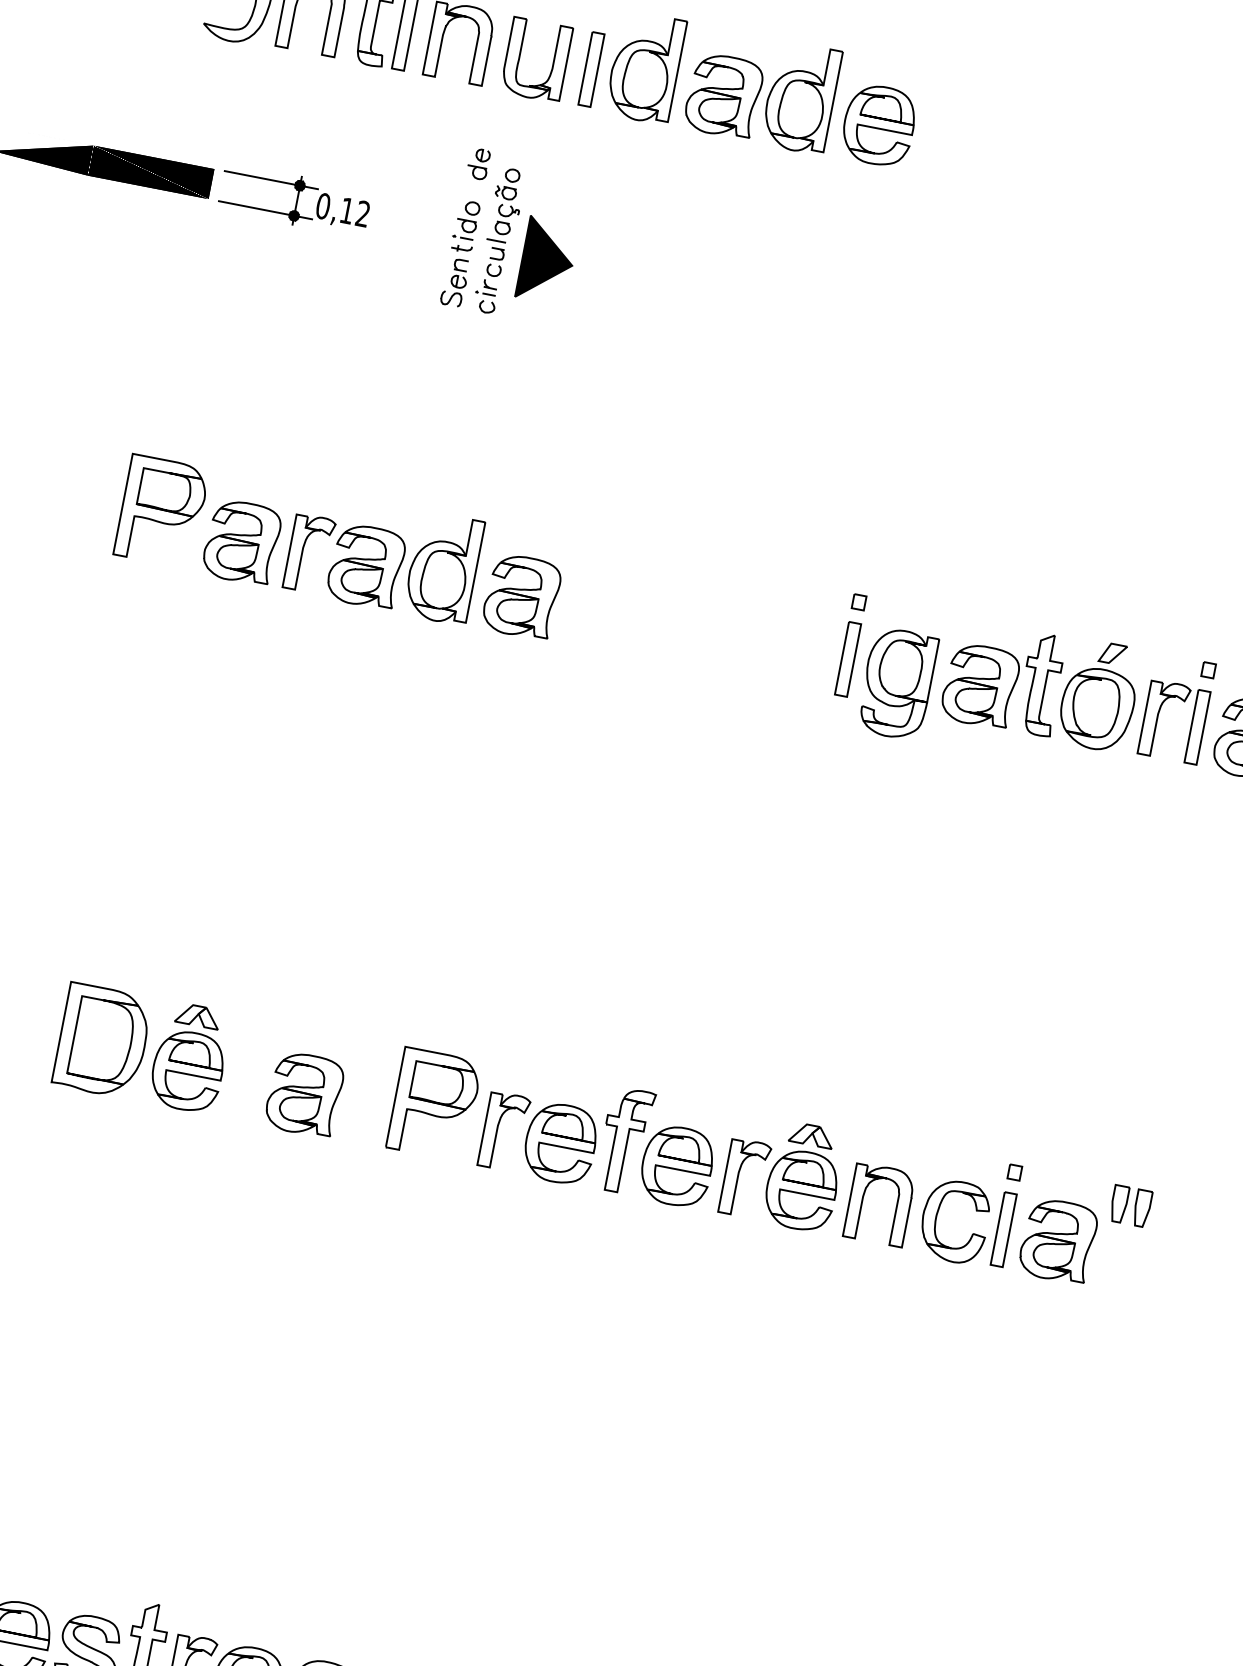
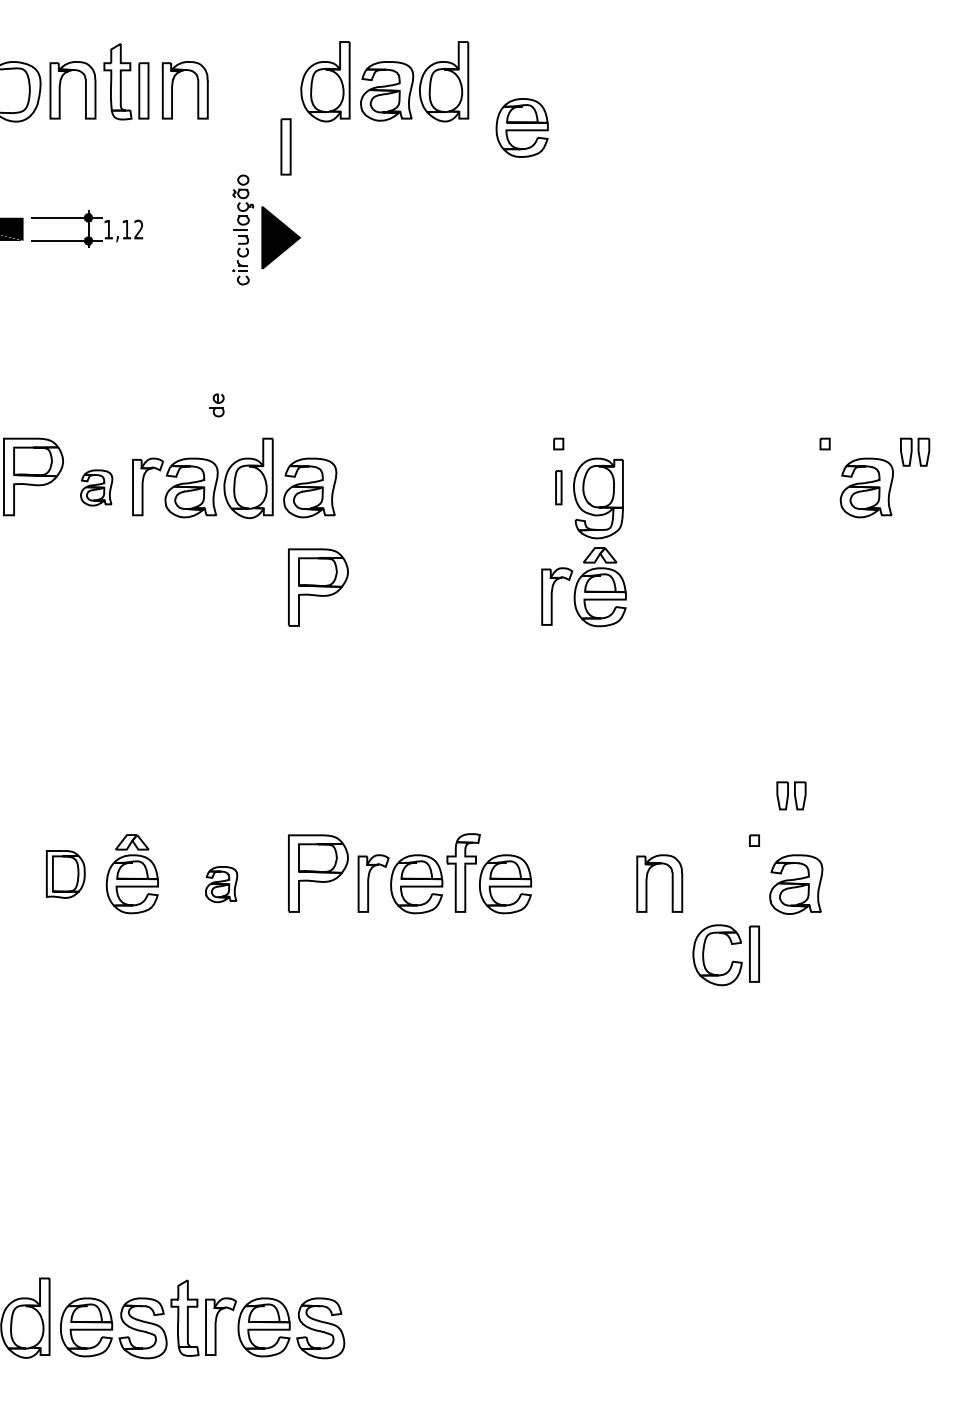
part: (521, 56) -> (232, 91), removed
part: (590, 68) -> (285, 146), moved
part: (878, 124) -> (521, 127), moved
part: (478, 164) -> (216, 405), moved
text: (323, 206) -> (108, 229), 0,12 -> 1,12
part: (461, 253) -> (216, 244), removed
part: (241, 541) -> (96, 487), size x0.6
part: (847, 659) -> (558, 487), size x0.6
part: (1077, 691) -> (731, 478), removed
part: (507, 729) -> (318, 587), added
part: (102, 1041) -> (65, 874), size x0.6
part: (304, 1094) -> (221, 884), size x0.6
part: (781, 1173) -> (583, 587), moved
part: (1130, 1205) -> (791, 795), moved
part: (971, 1233) -> (731, 961), moved

